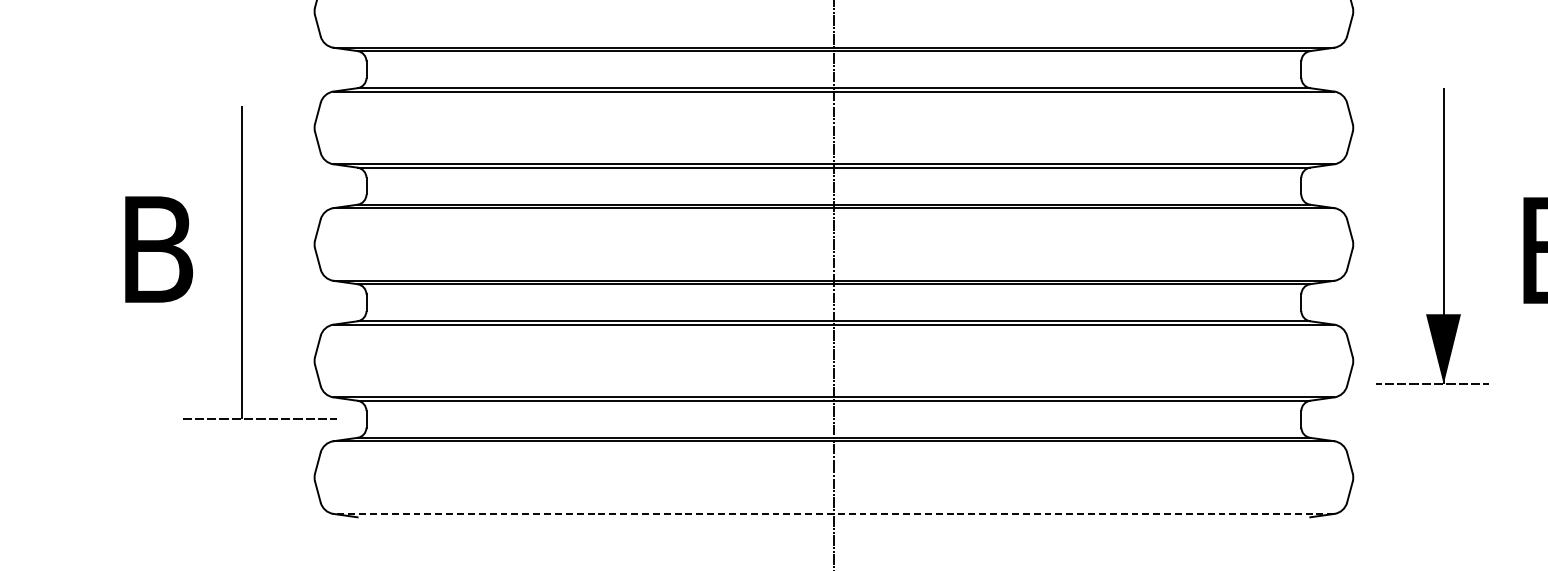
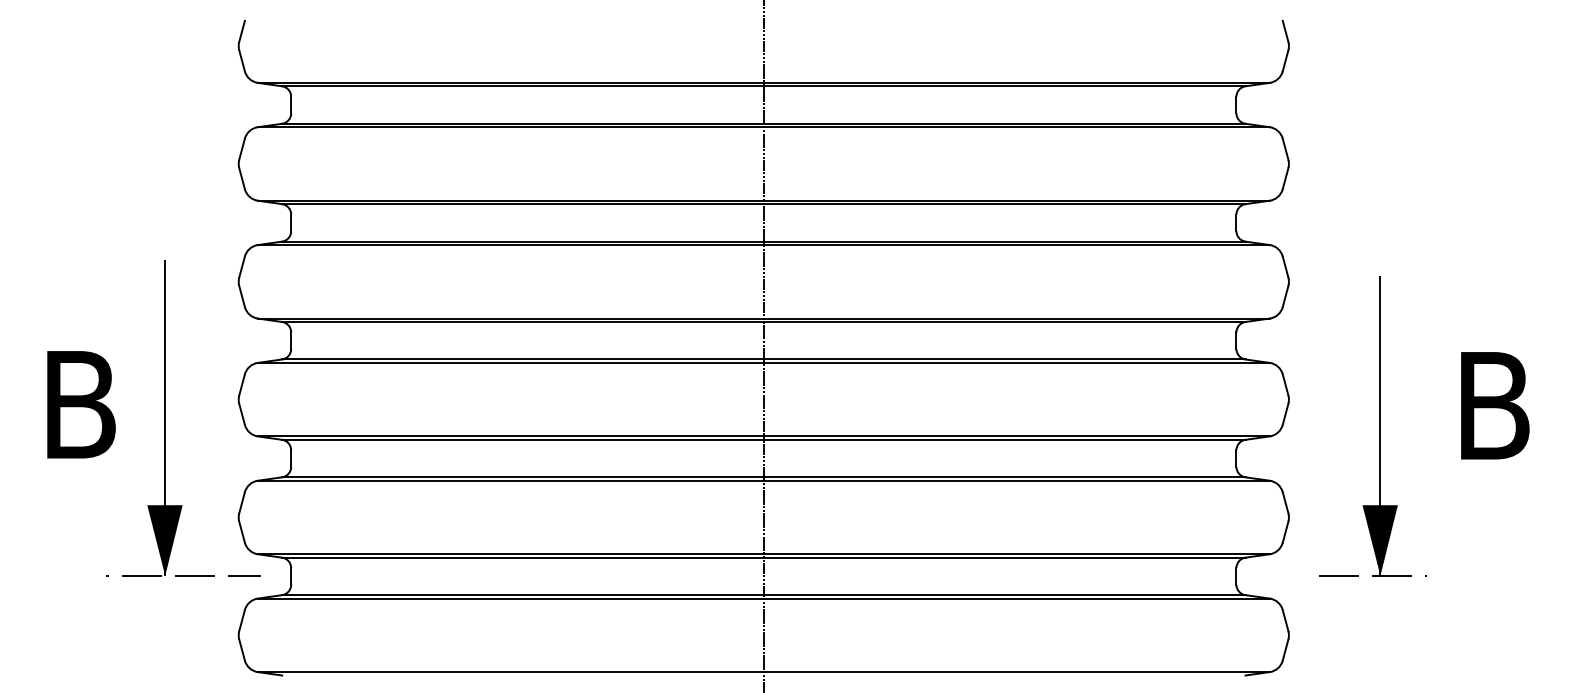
part: (1442, 236) -> (1379, 426), moved
fill: (241, 383) -> (164, 540), added
line: (833, 514) -> (763, 672), dashed -> solid

